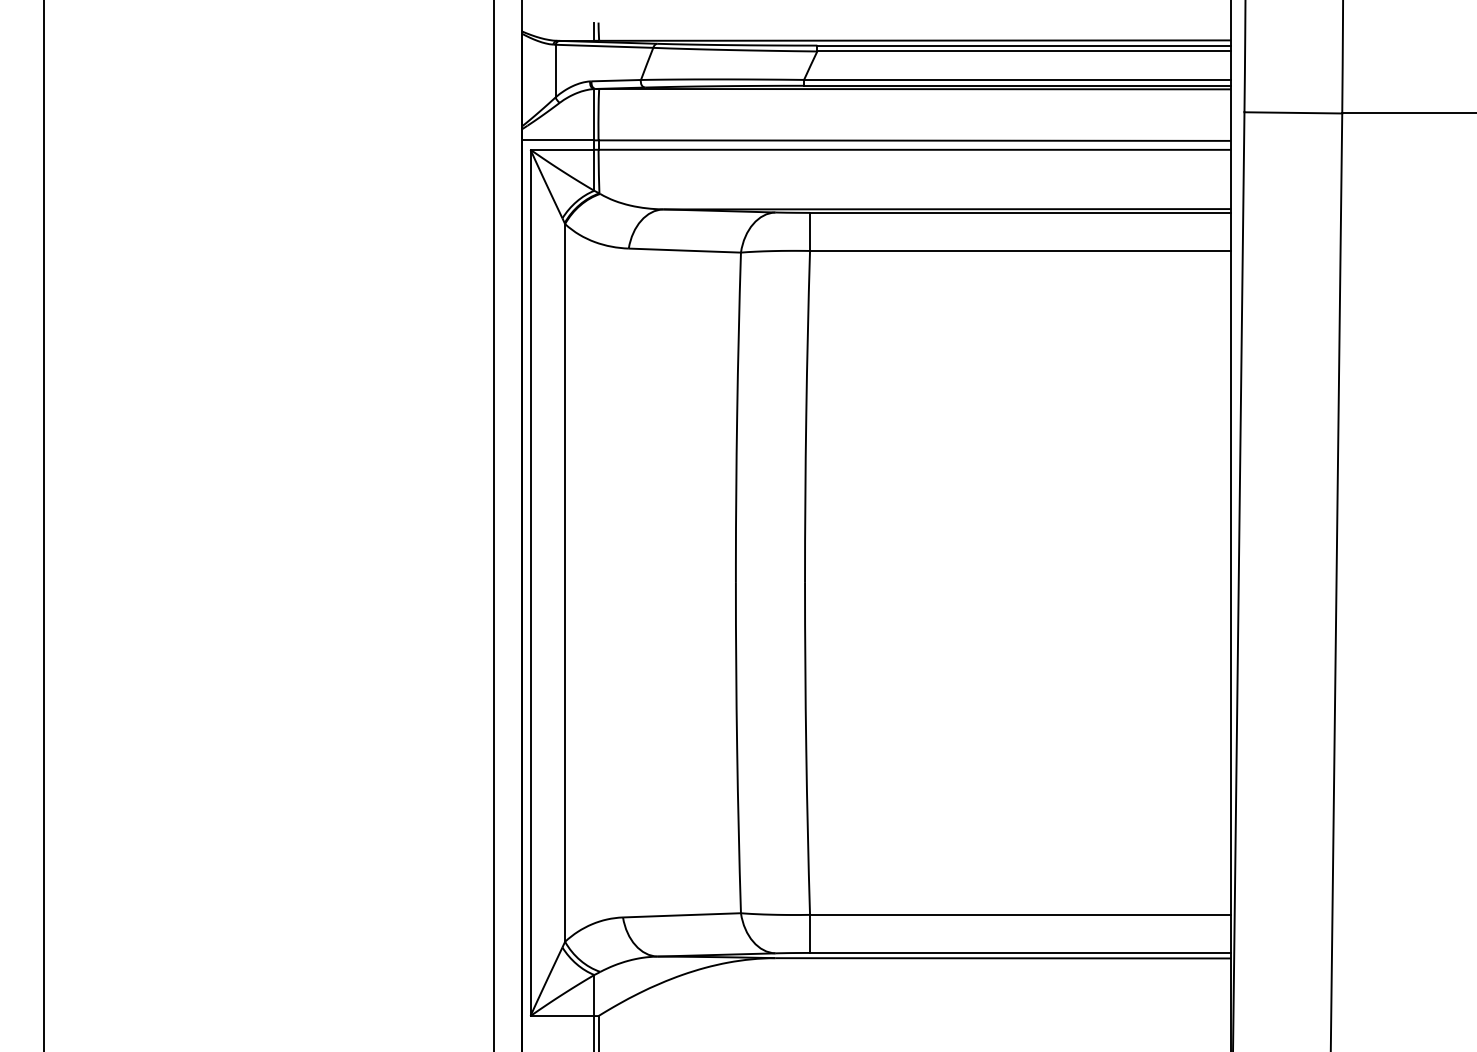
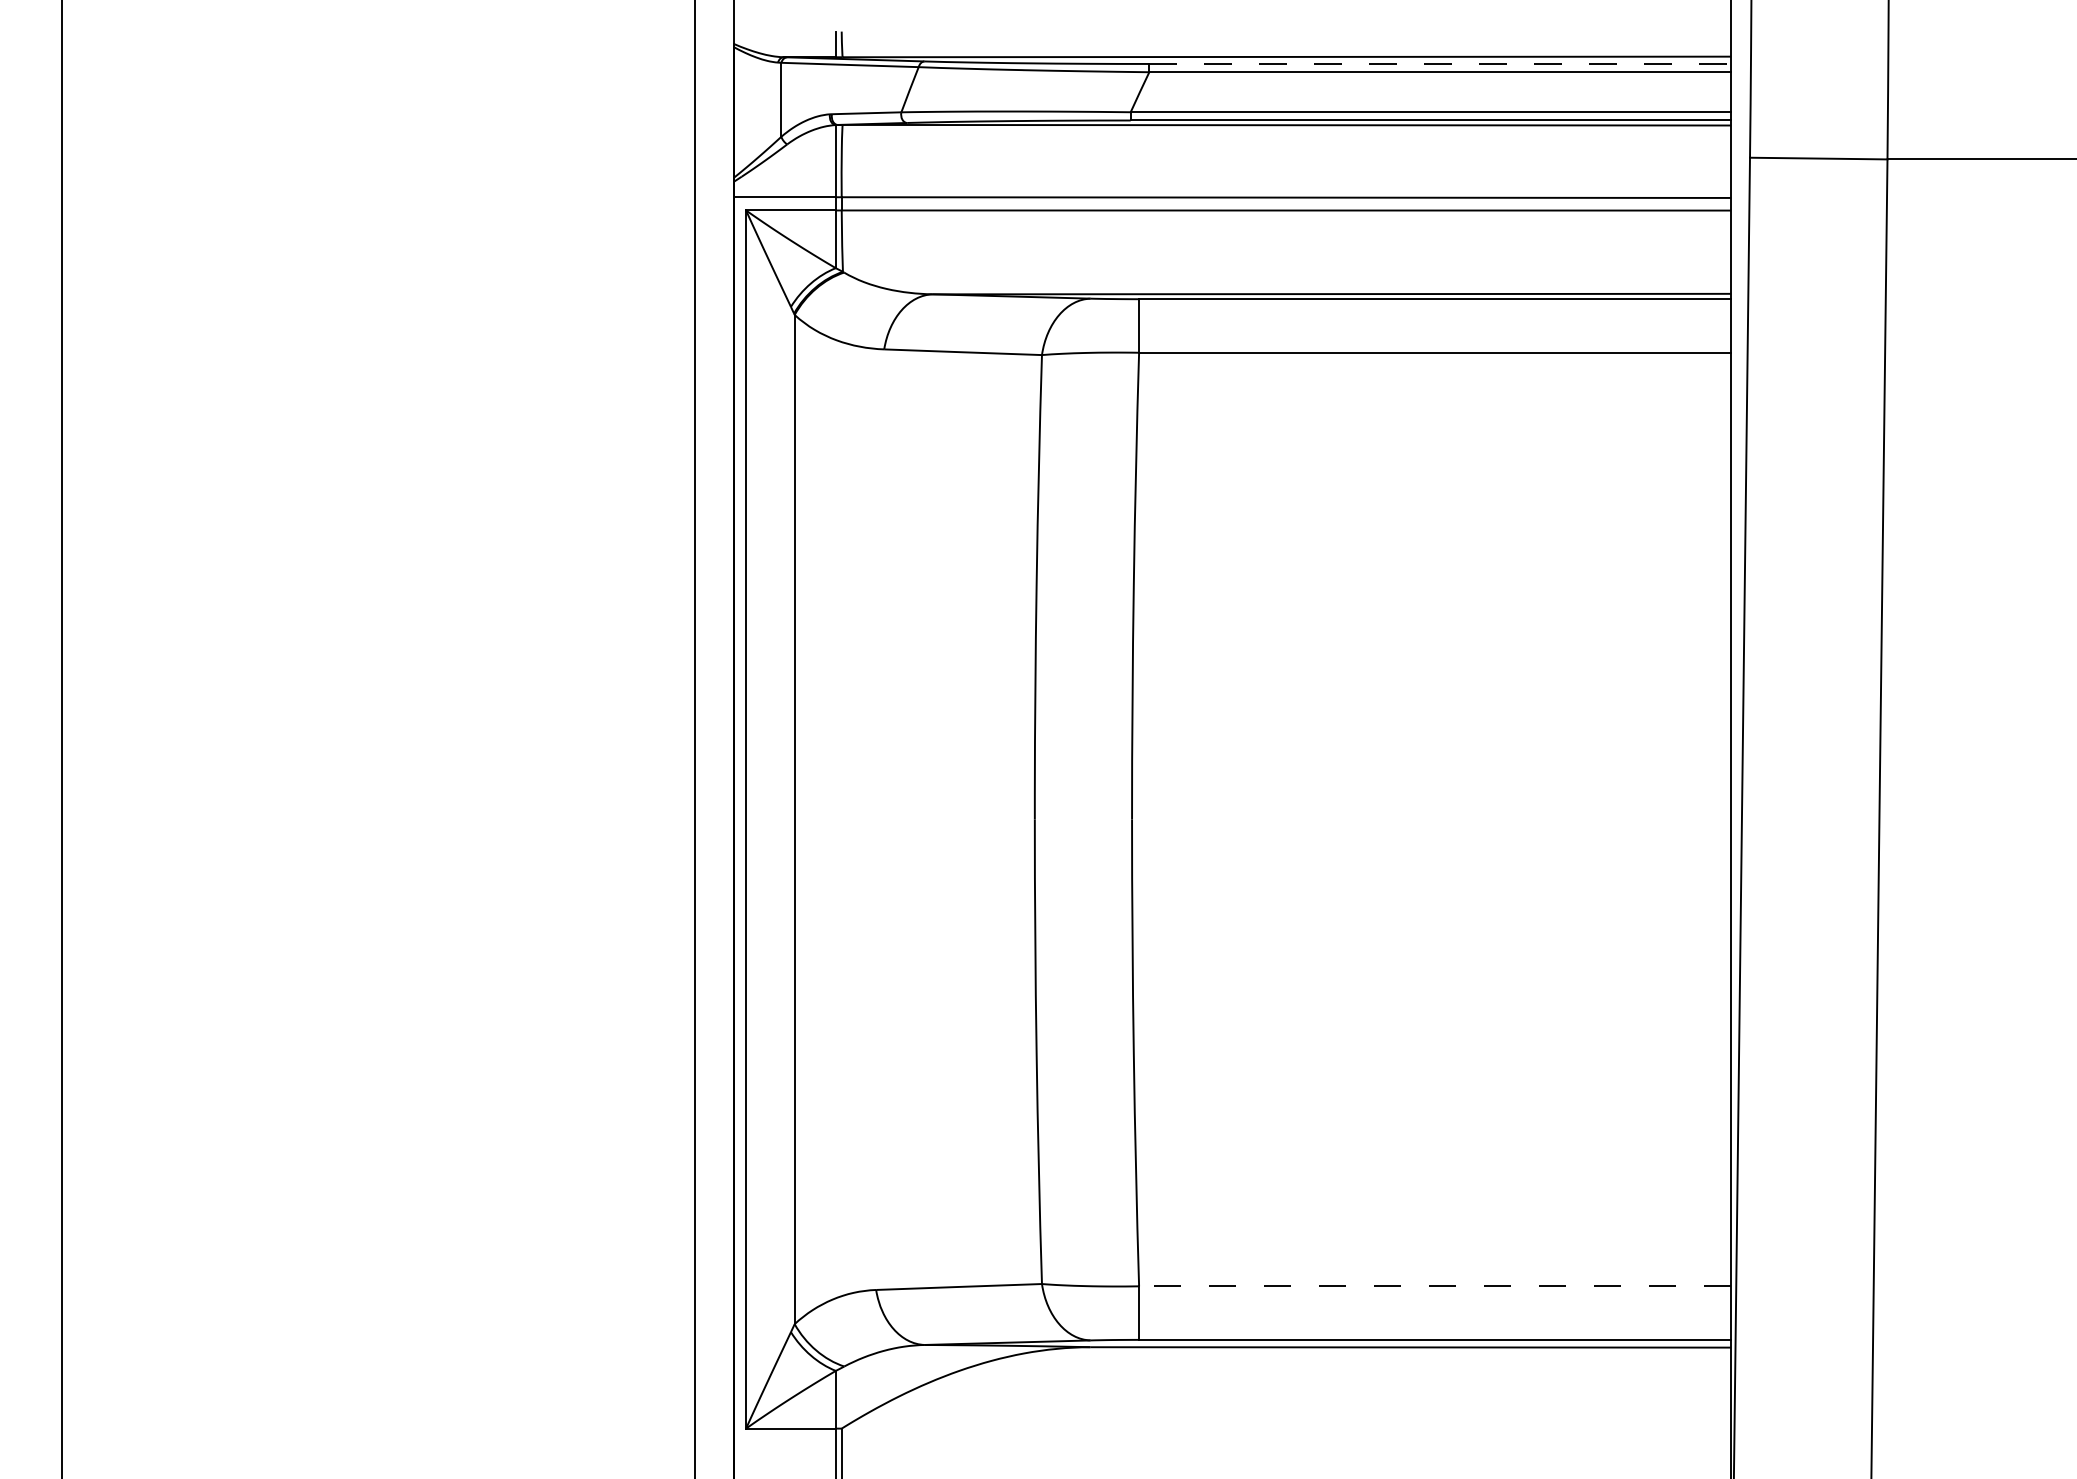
line: (1024, 45) -> (1440, 63), solid -> dashed
line: (1020, 914) -> (1435, 1285), solid -> dashed

